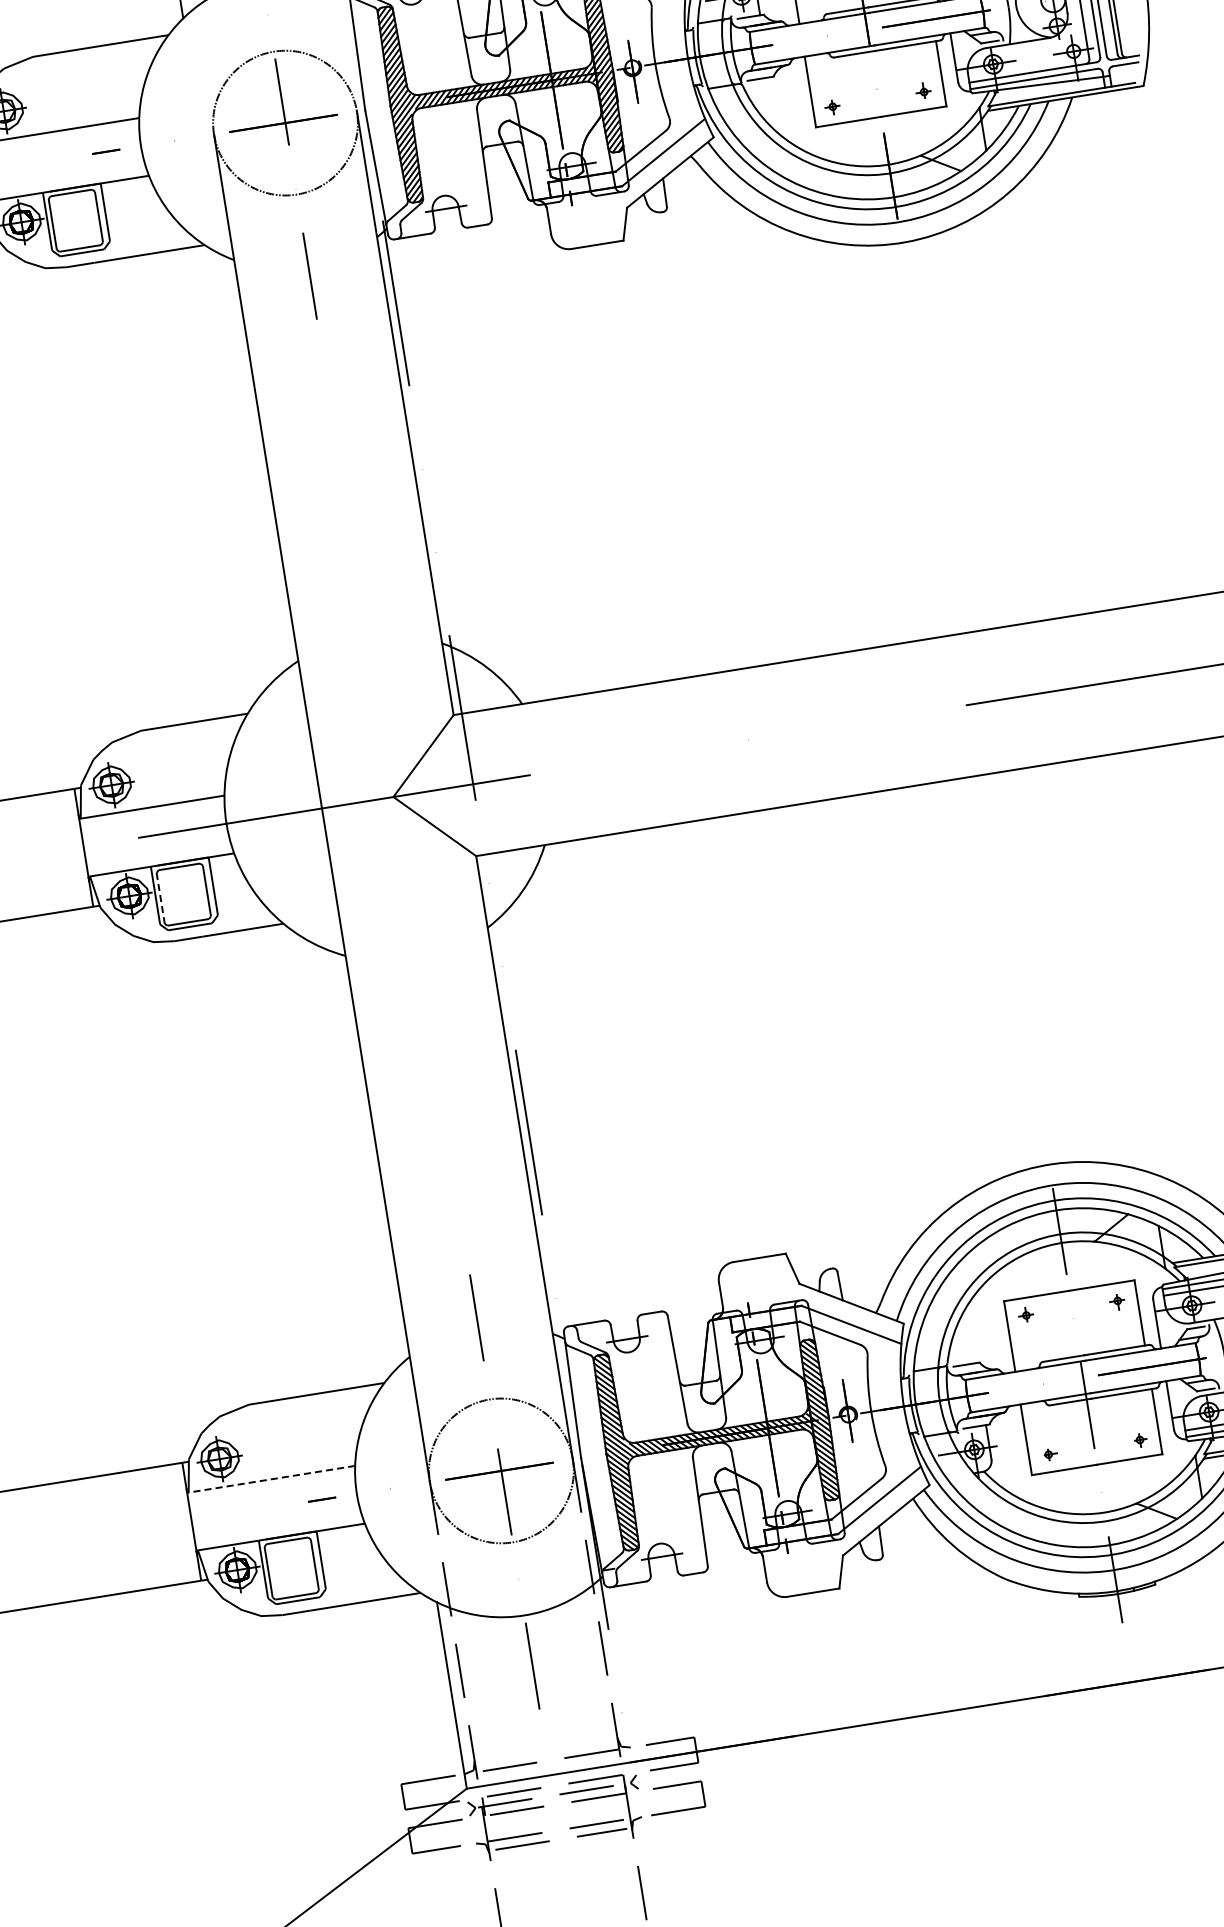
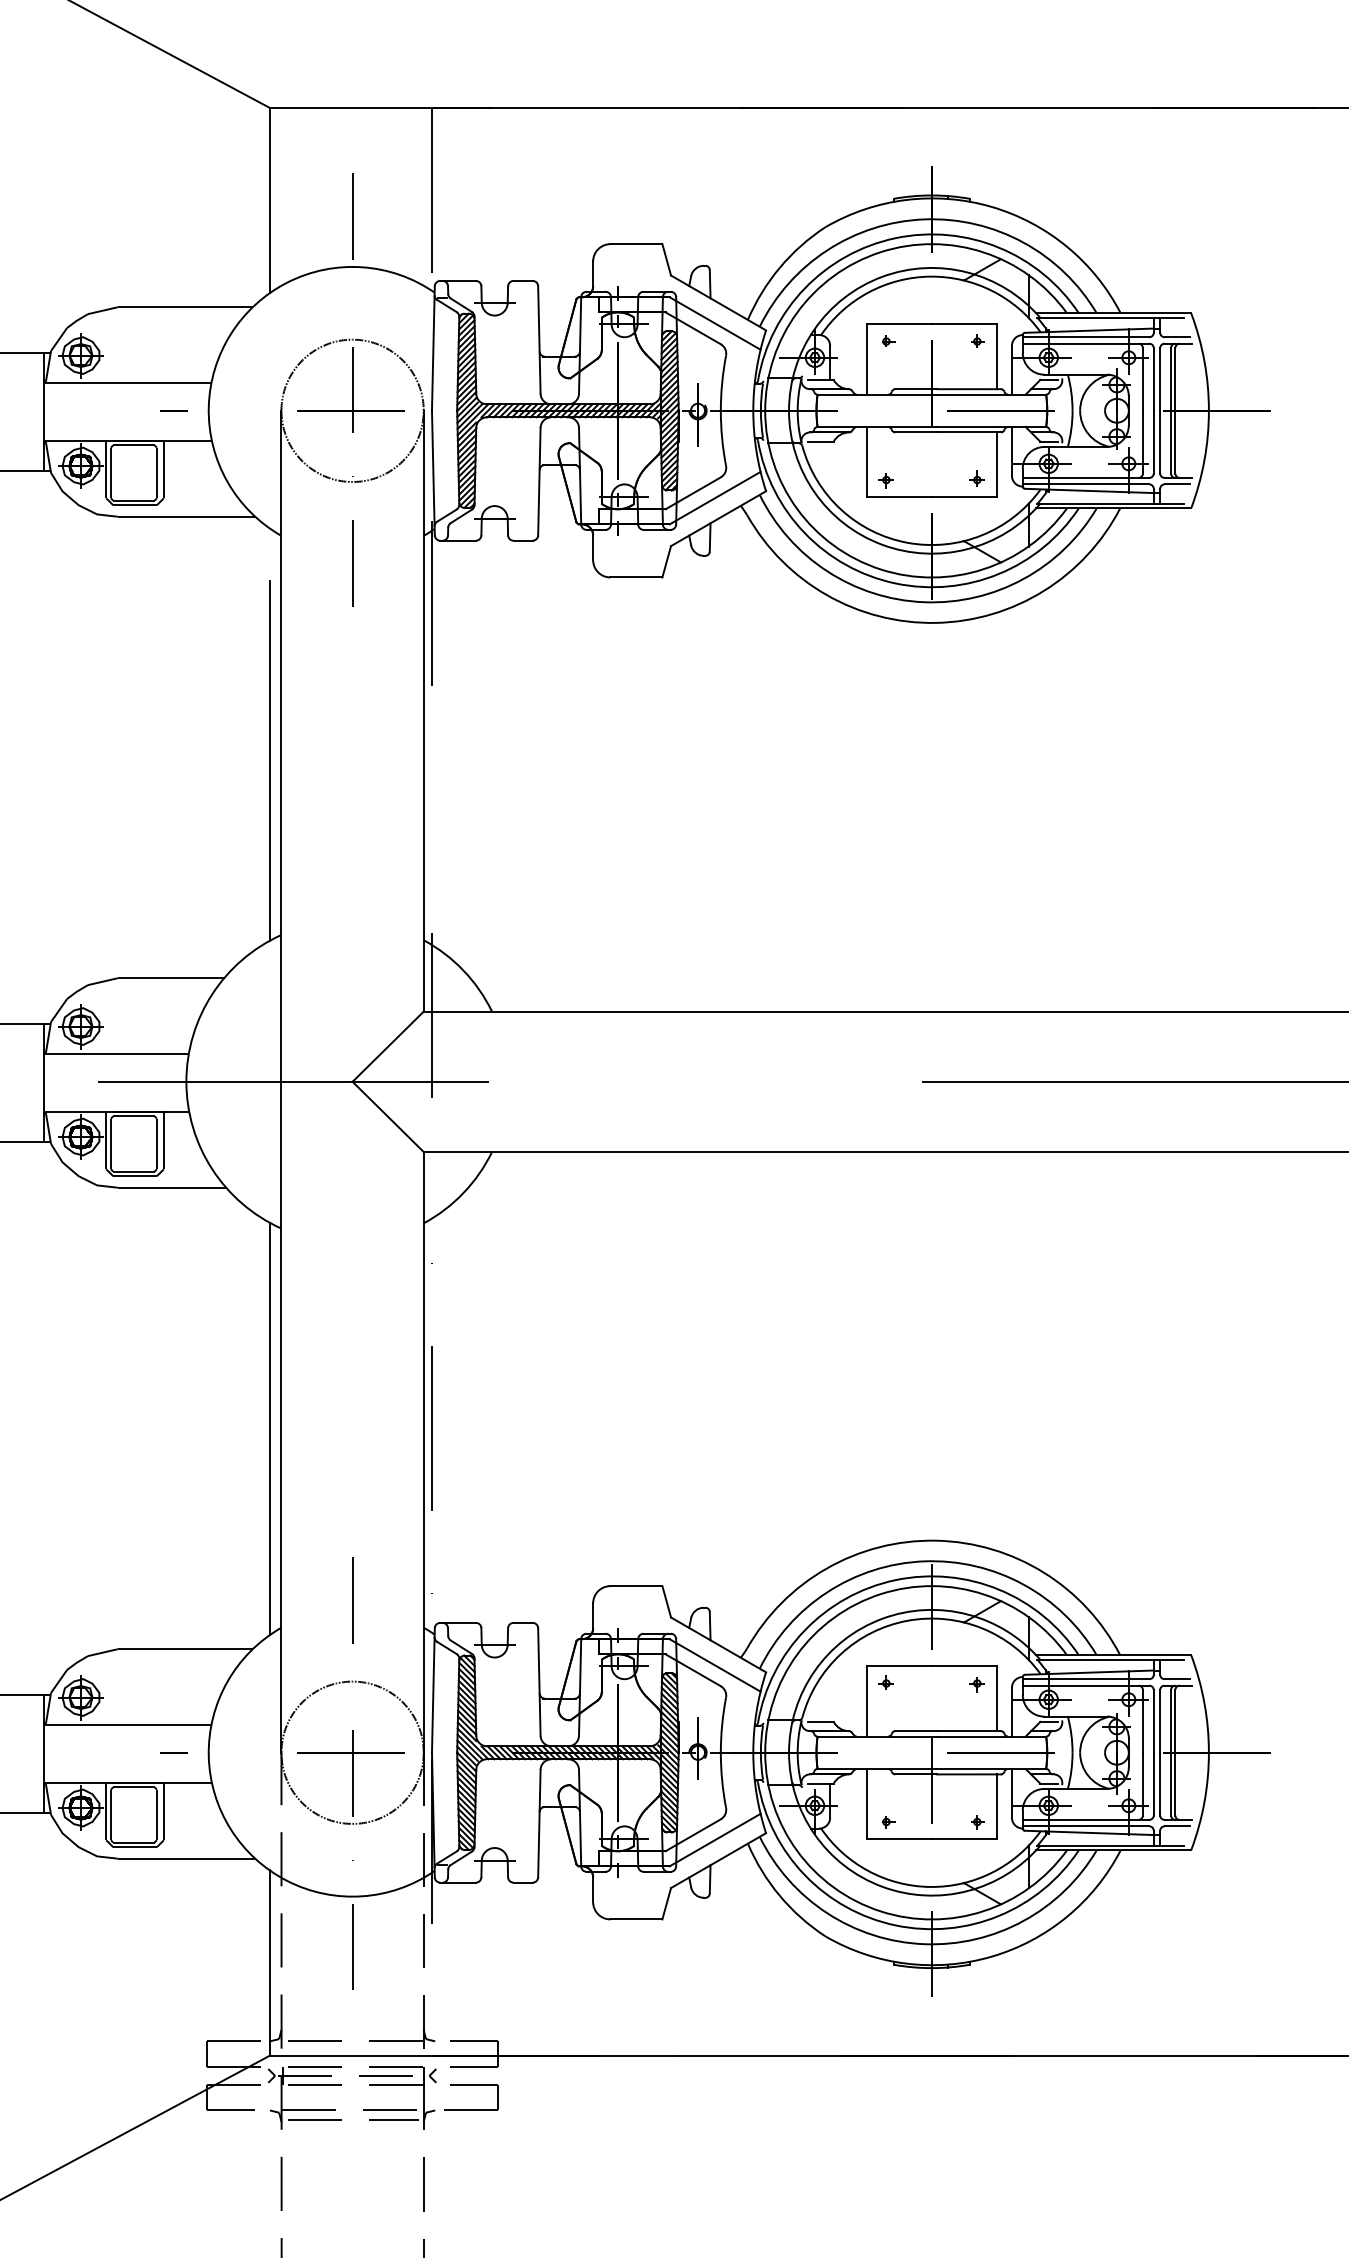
line: (258, 487) -> (269, 760), added
line: (160, 898) -> (110, 1144), dashed -> solid
line: (365, 1158) -> (269, 1428), added
line: (270, 1479) -> (127, 1725), dashed -> solid

